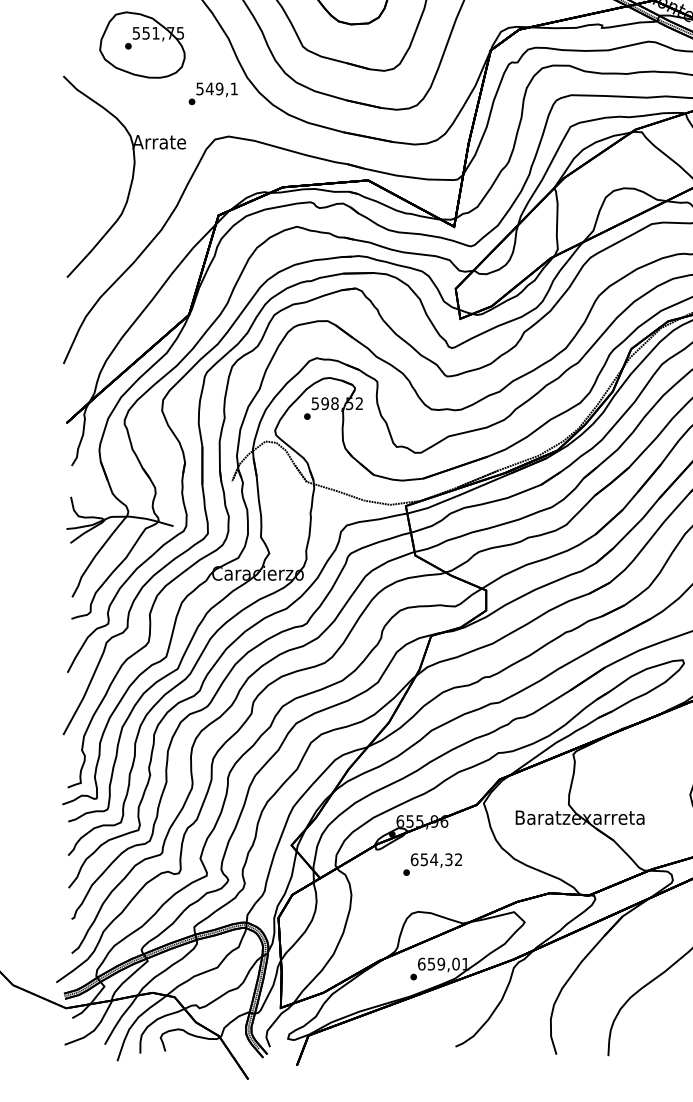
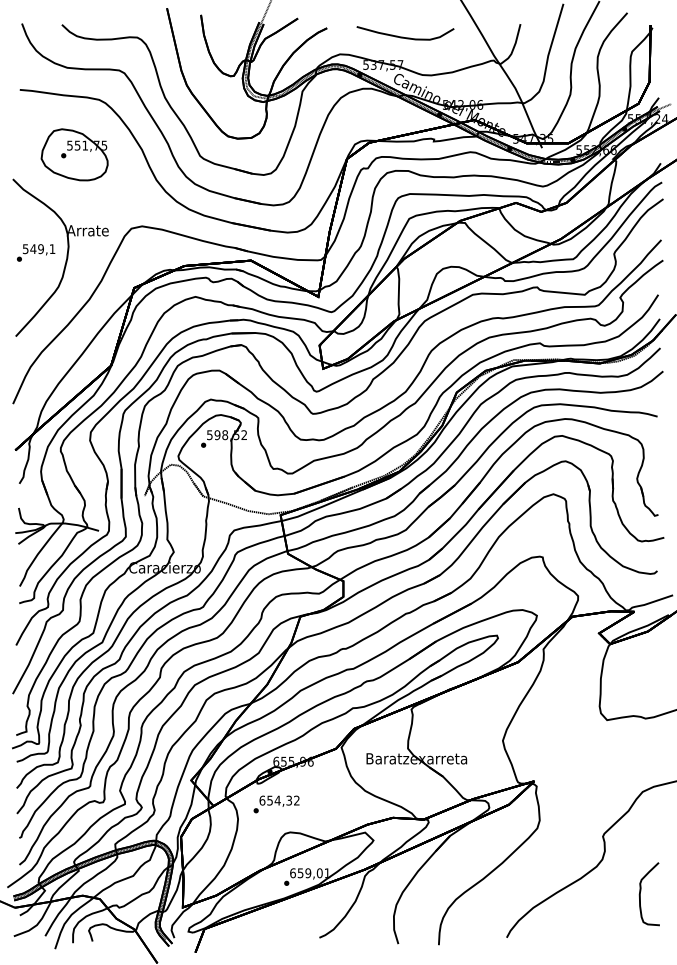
text: (213, 93) -> (36, 252), moved
text: (432, 864) -> (276, 804), moved

